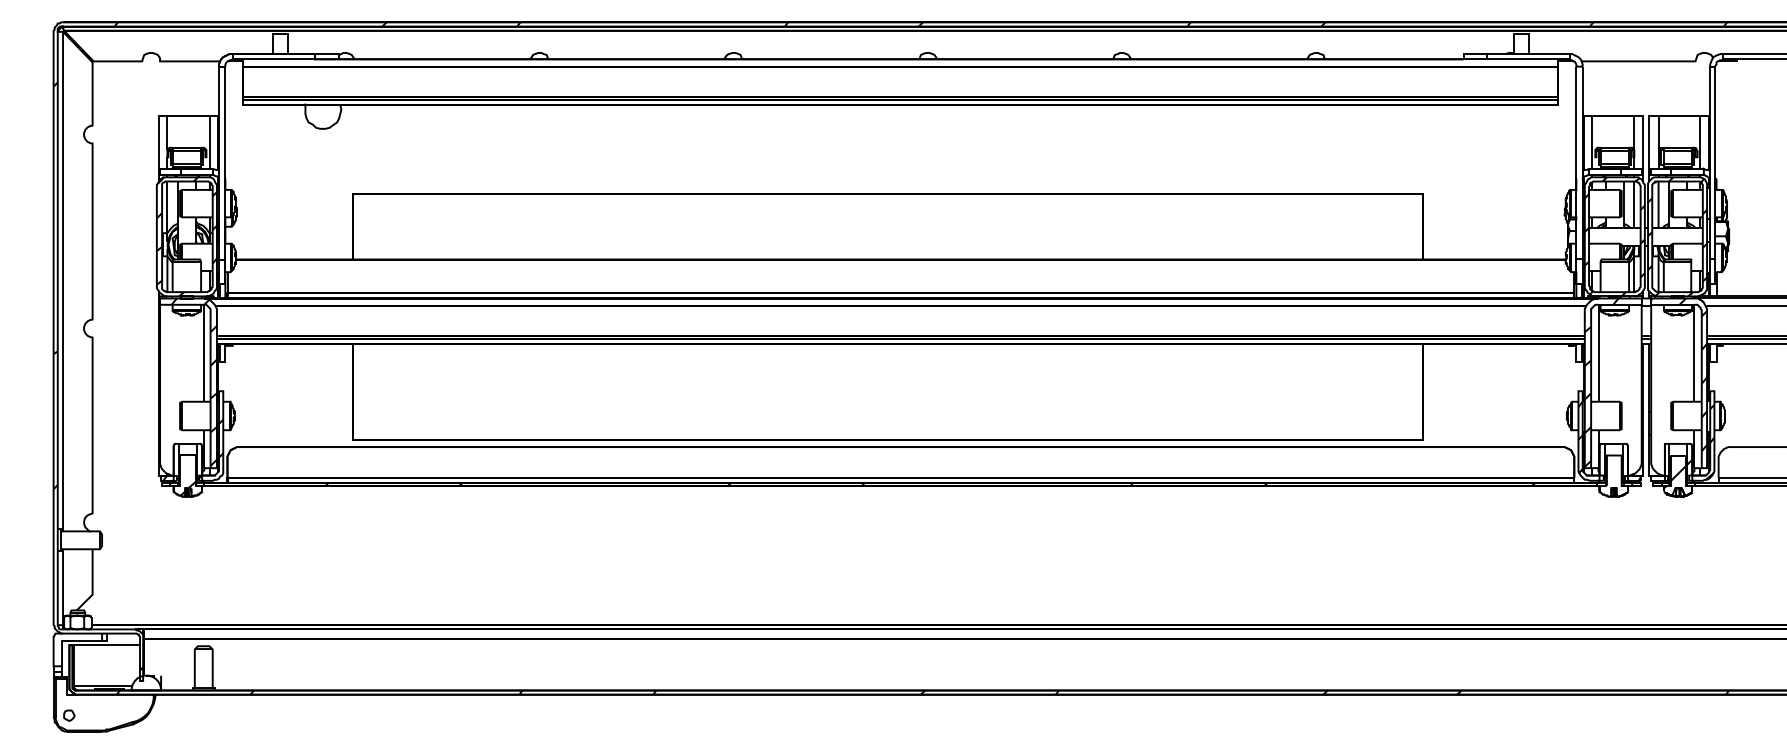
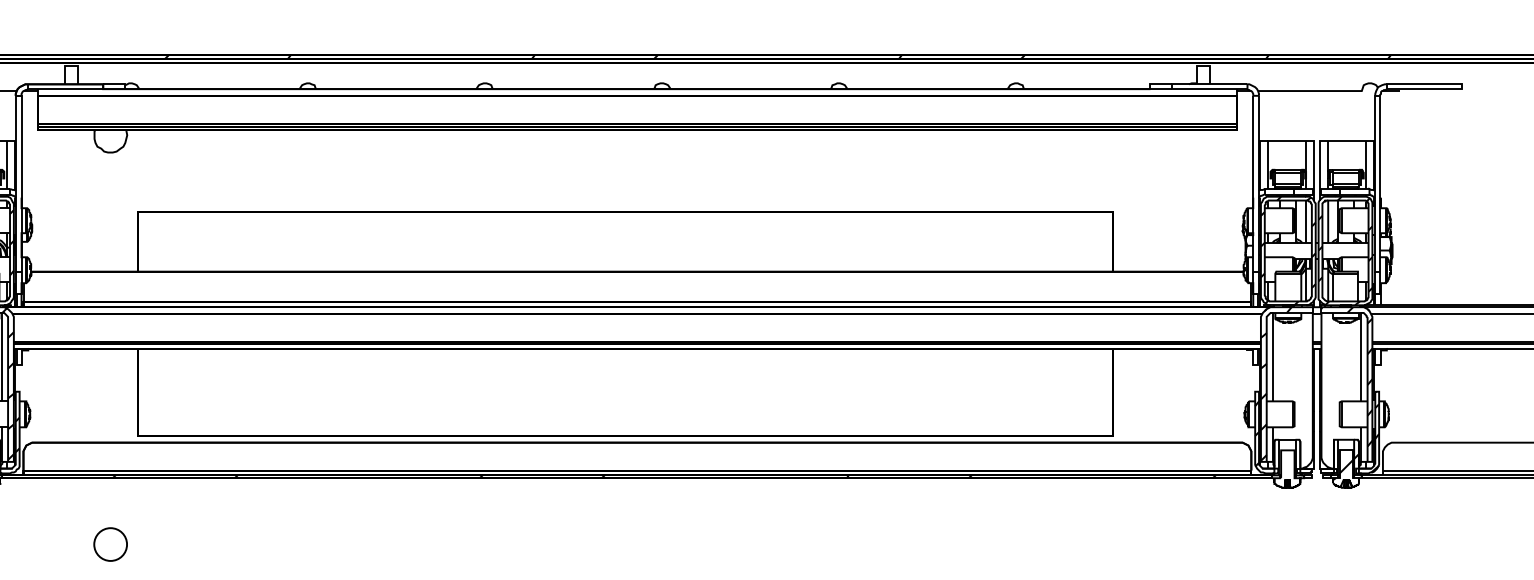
circle: (322, 558) -> (110, 544), added

